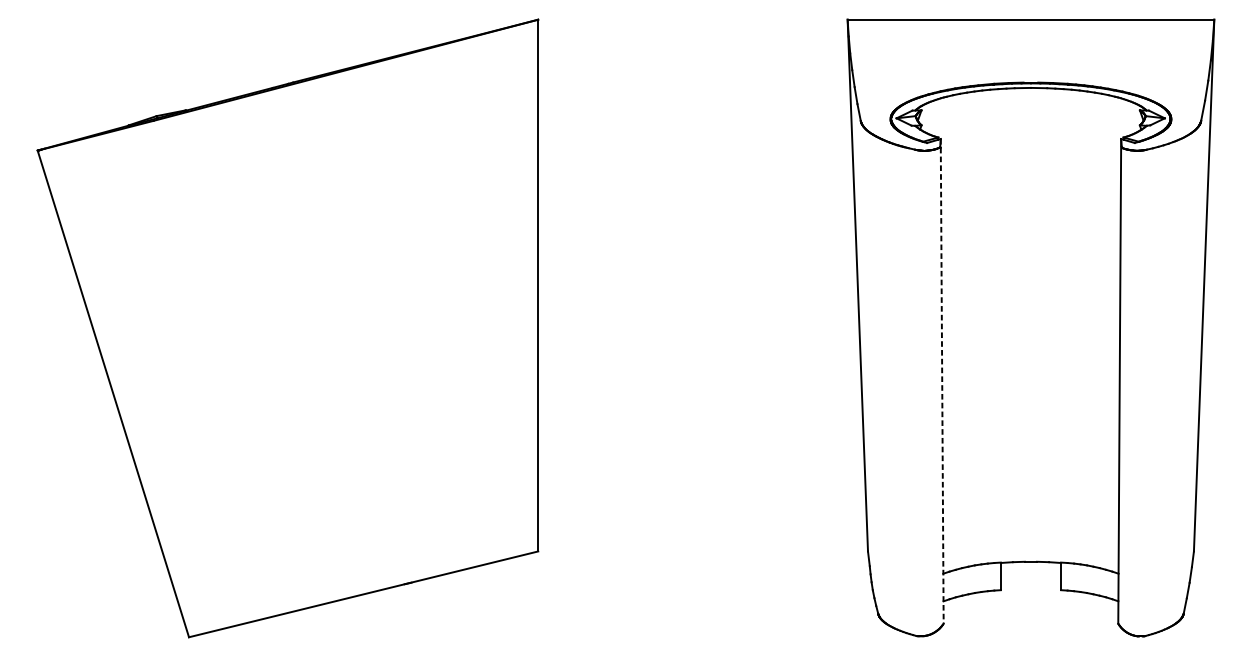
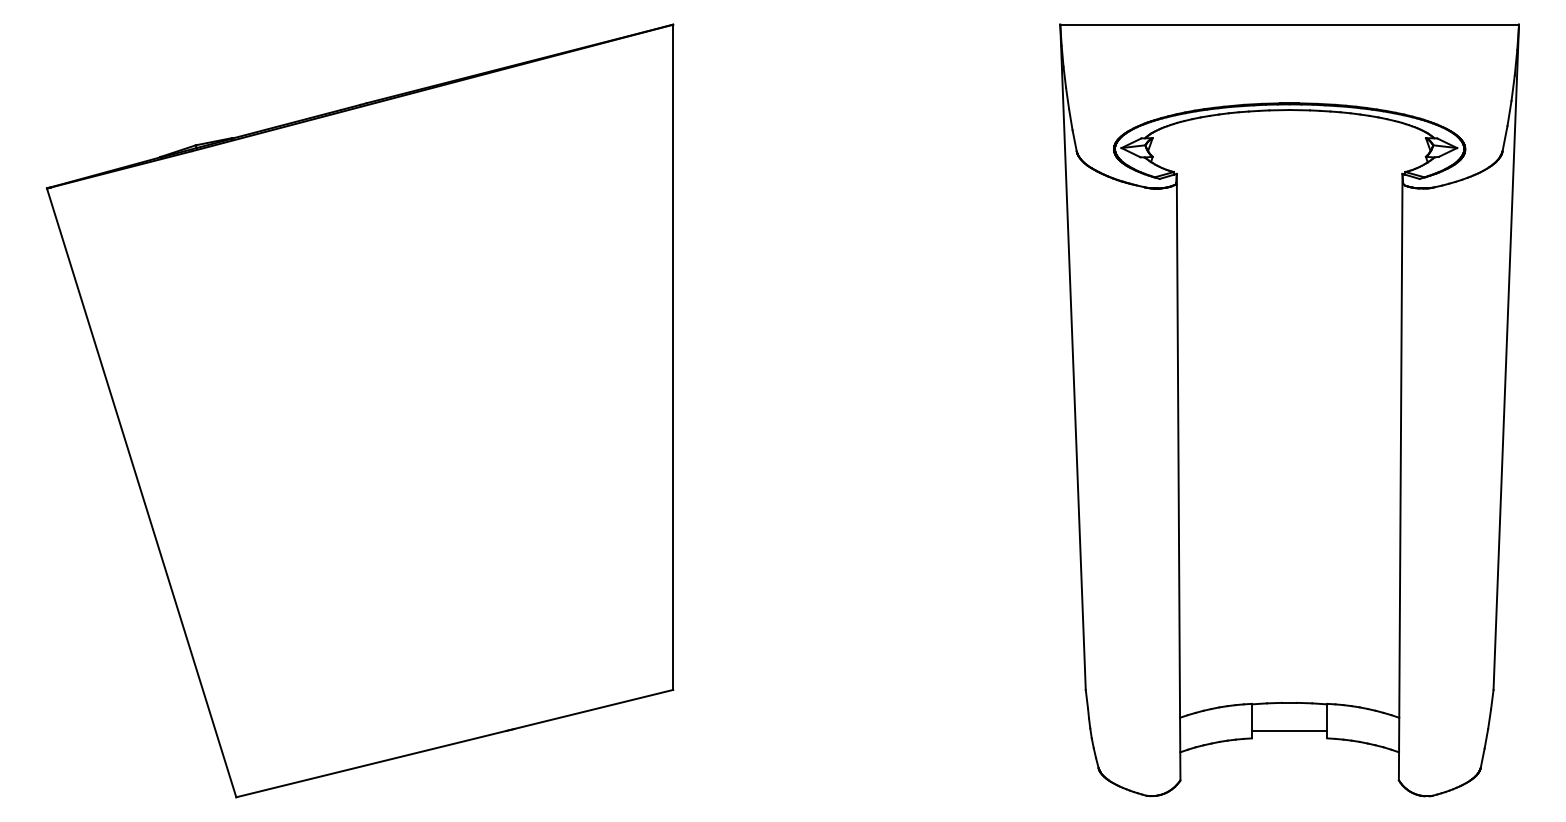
line: (942, 381) -> (1178, 477), dashed -> solid
line: (1030, 583) -> (1289, 730), added

